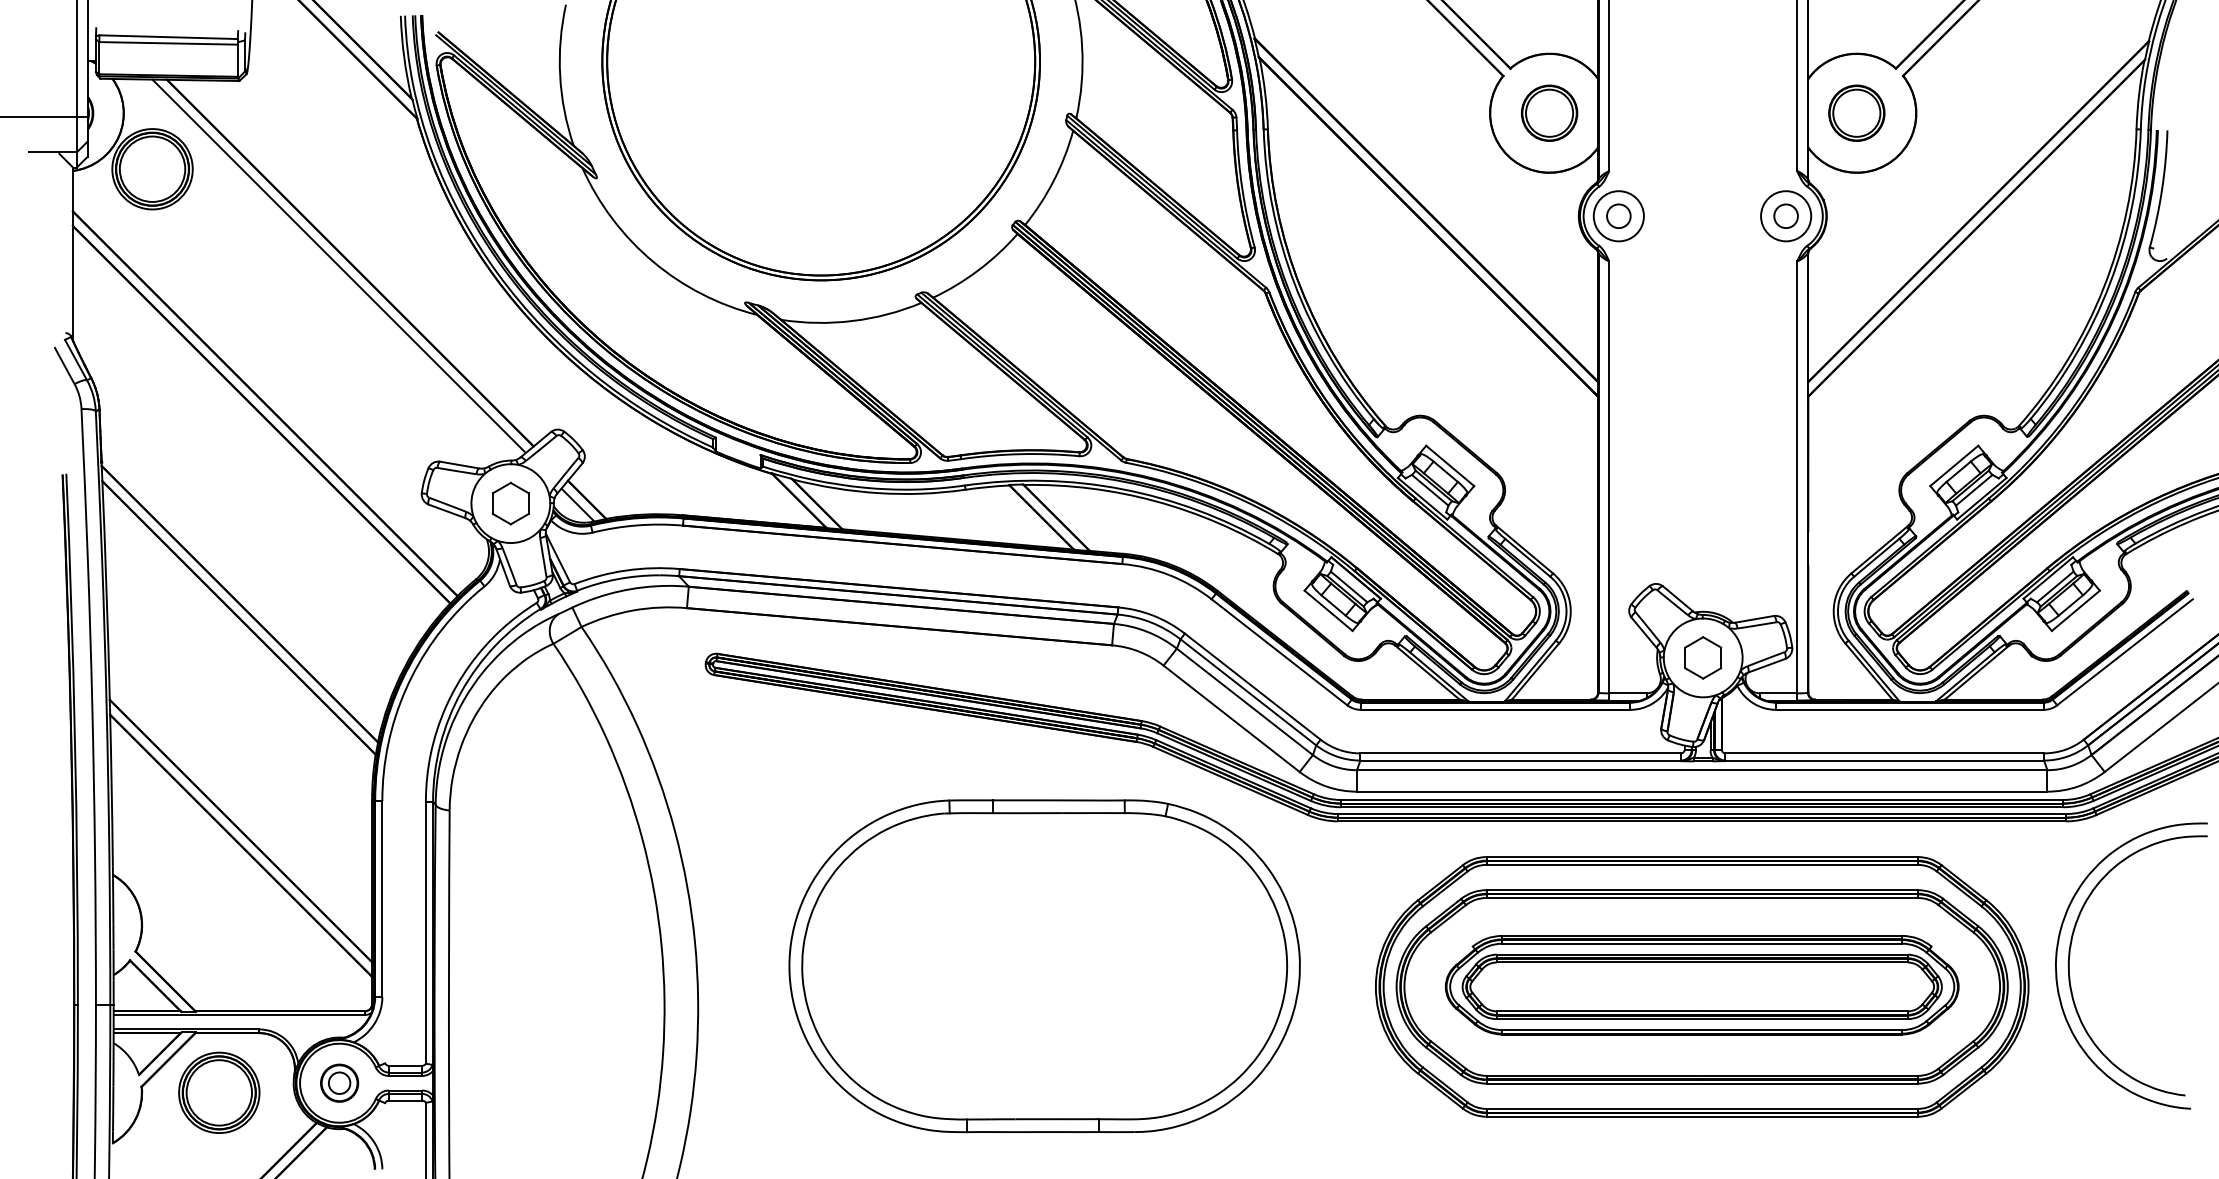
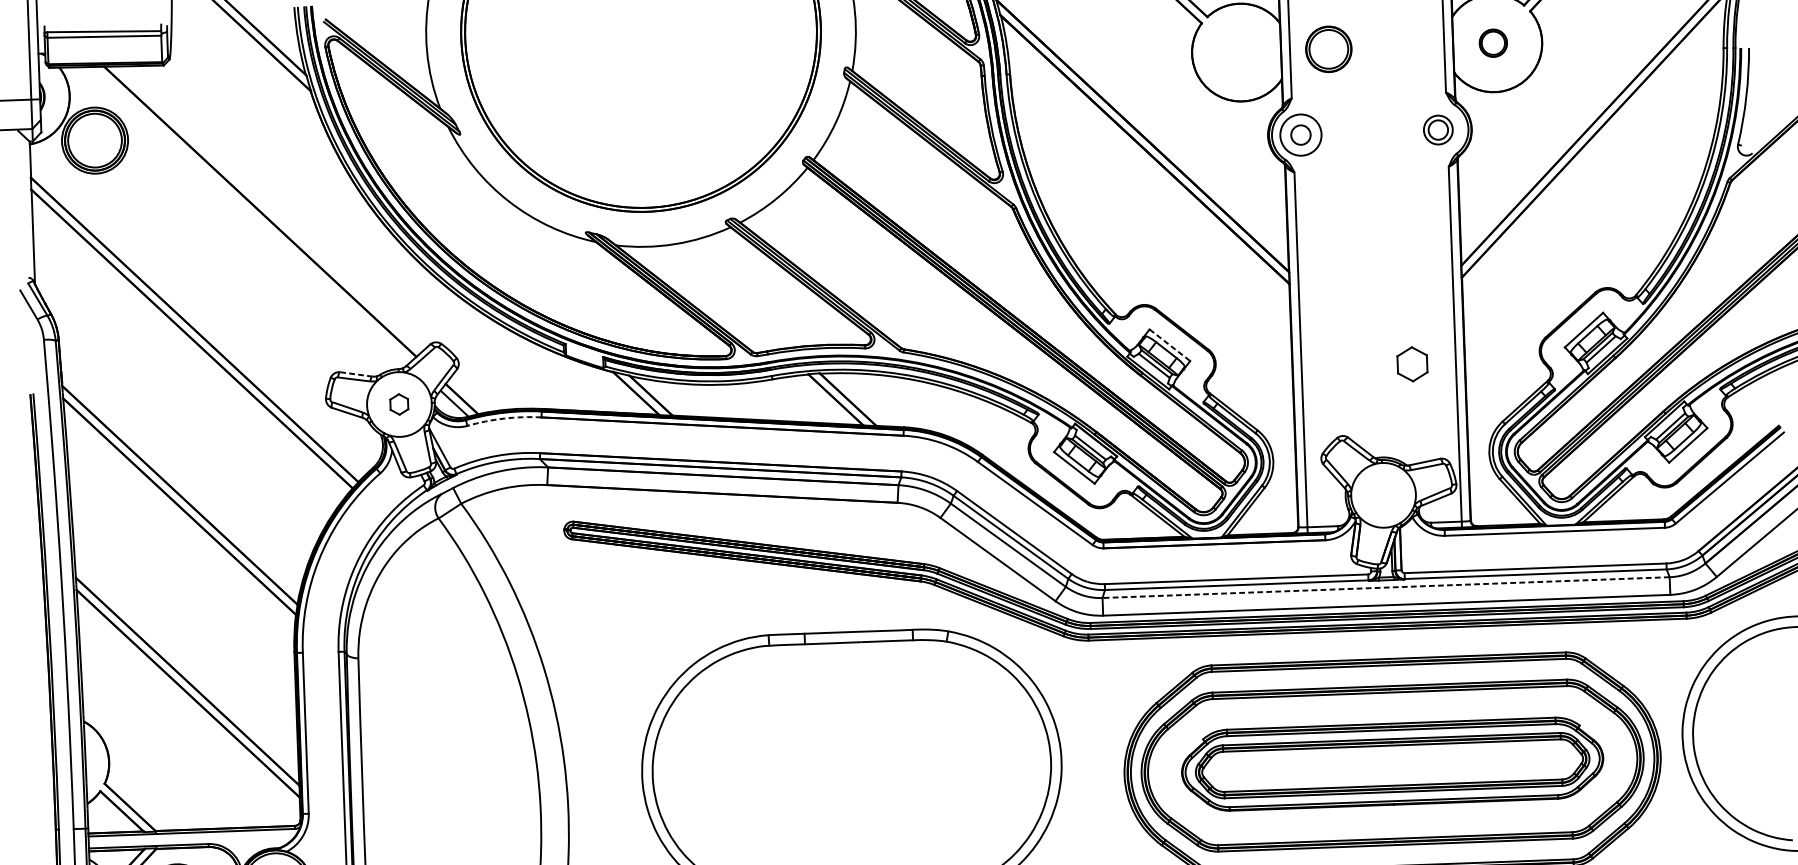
part: (1549, 112) -> (1328, 48), moved
part: (1856, 112) -> (1493, 42), size x0.6
circle: (1786, 216) -> (1438, 130), size x0.7
line: (338, 265) -> (250, 214), removed
line: (459, 465) -> (356, 374), solid -> dashed
line: (1450, 466) -> (1170, 345), solid -> dashed
part: (510, 503) -> (399, 404), size x0.6
arc: (637, 525) -> (504, 418), solid -> dashed
part: (1703, 657) -> (1412, 363), moved
line: (1701, 770) -> (1385, 587), solid -> dashed

